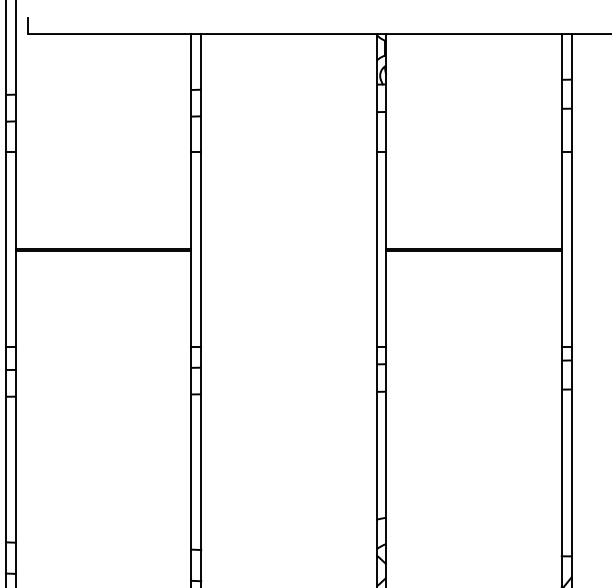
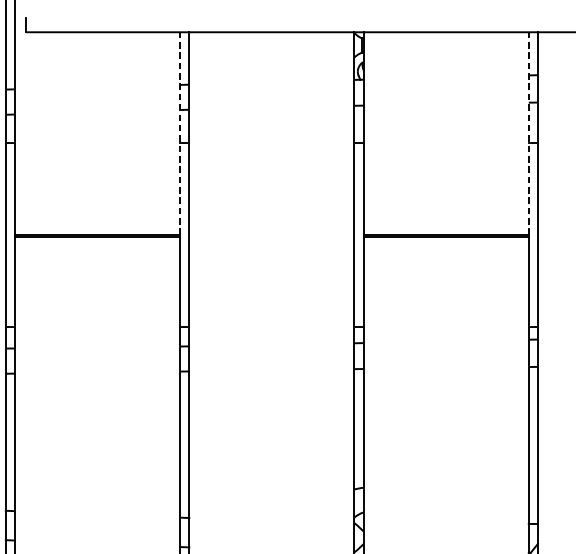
line: (191, 141) -> (180, 133), solid -> dashed
line: (561, 141) -> (528, 133), solid -> dashed

